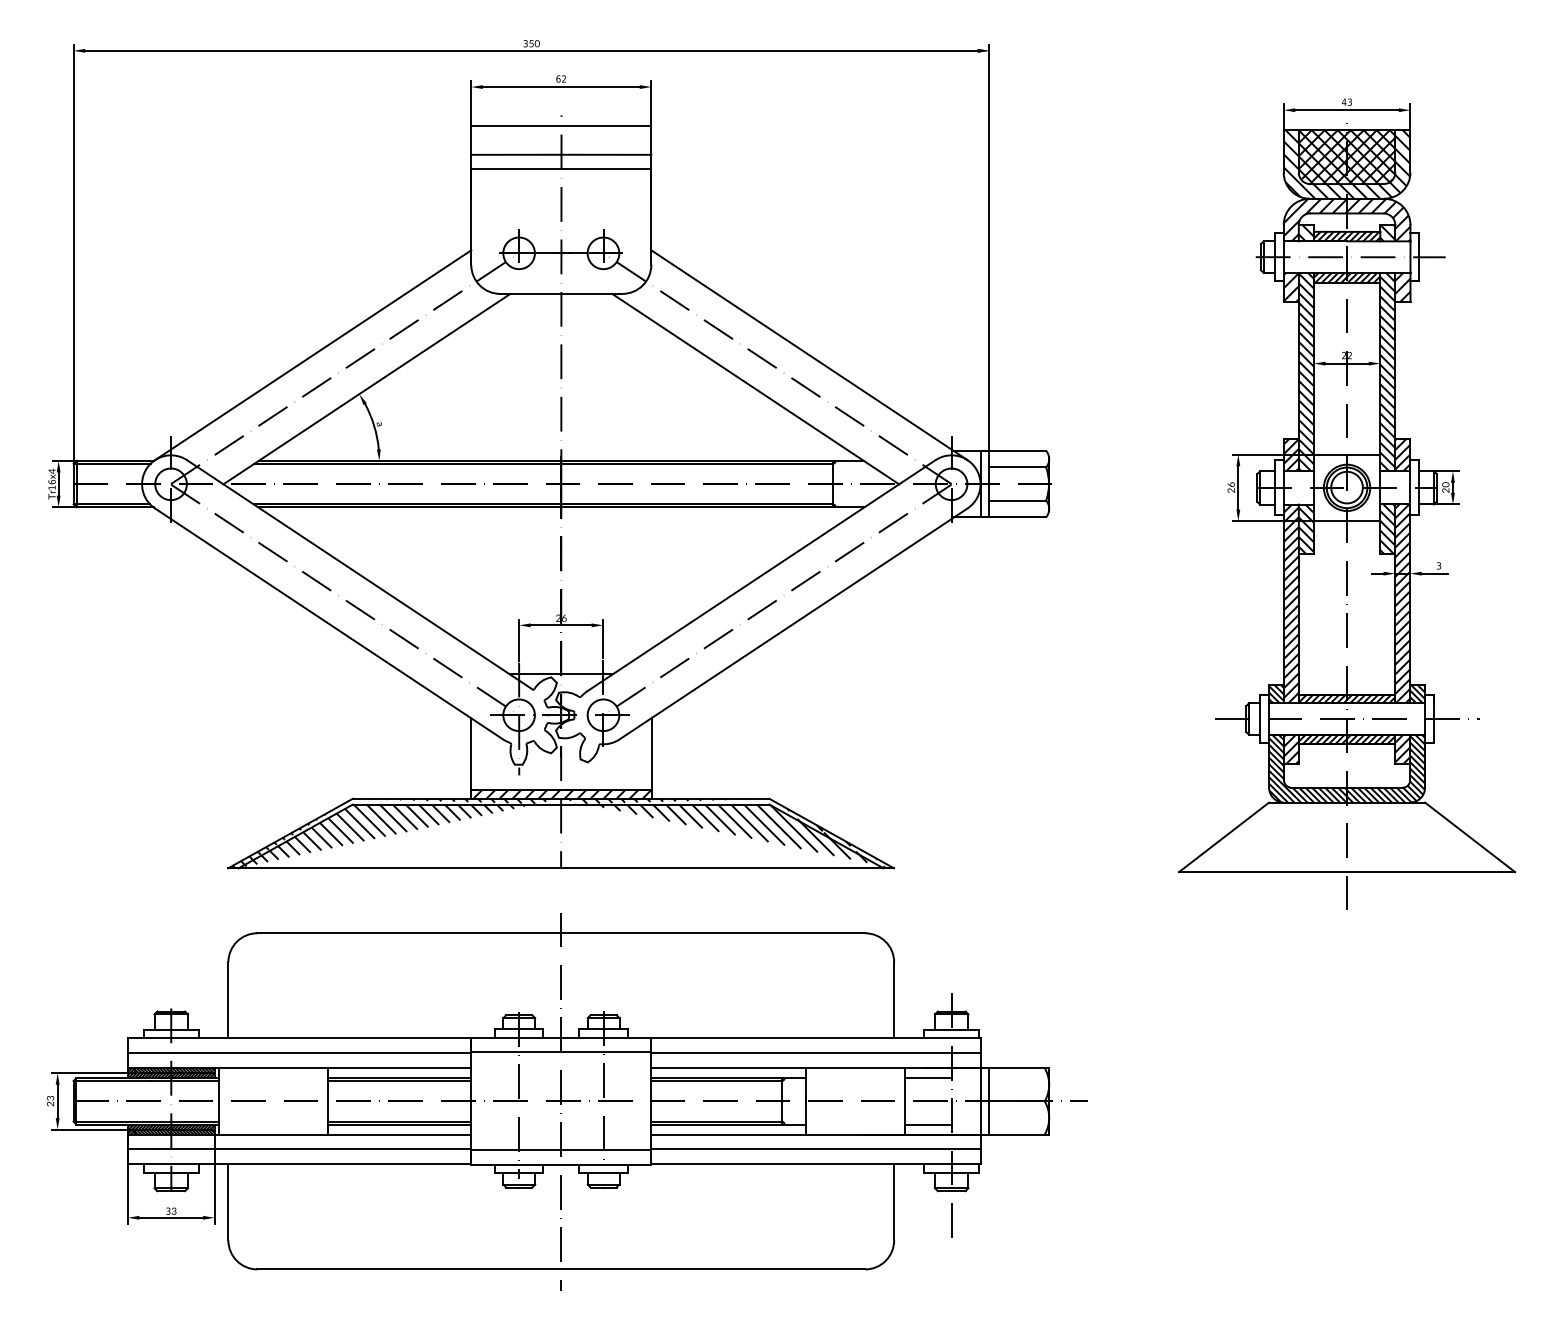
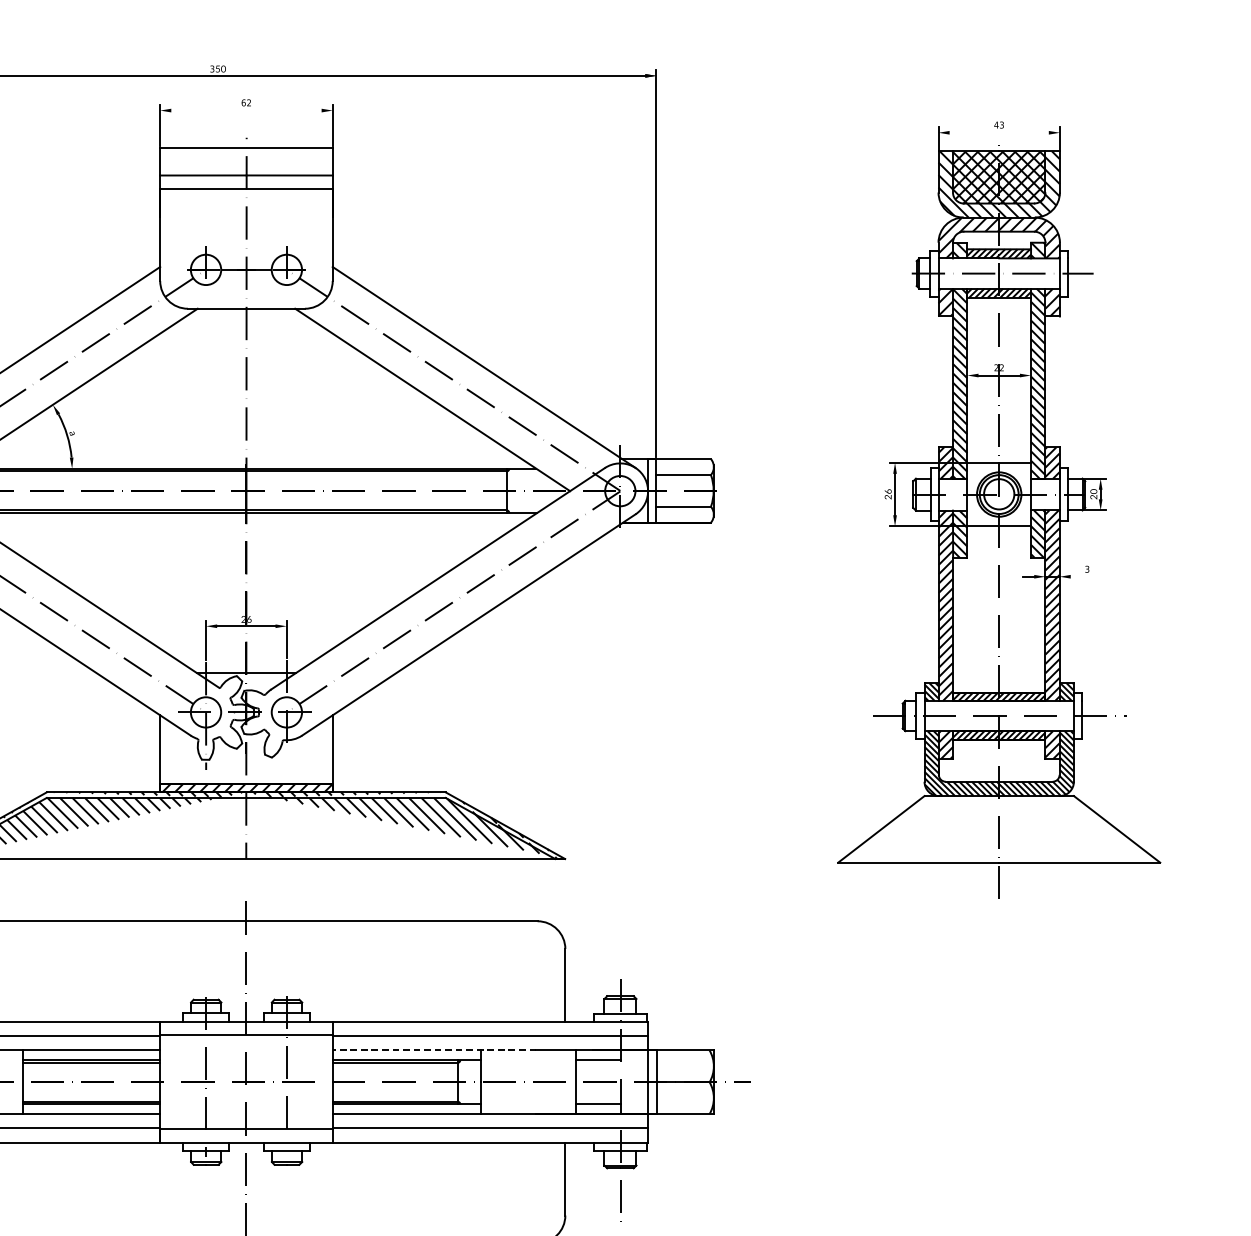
line: (560, 87) -> (245, 111), removed
line: (1346, 110) -> (998, 133), removed
line: (1434, 573) -> (1082, 576), removed
line: (757, 1068) -> (434, 1050), solid -> dashed

